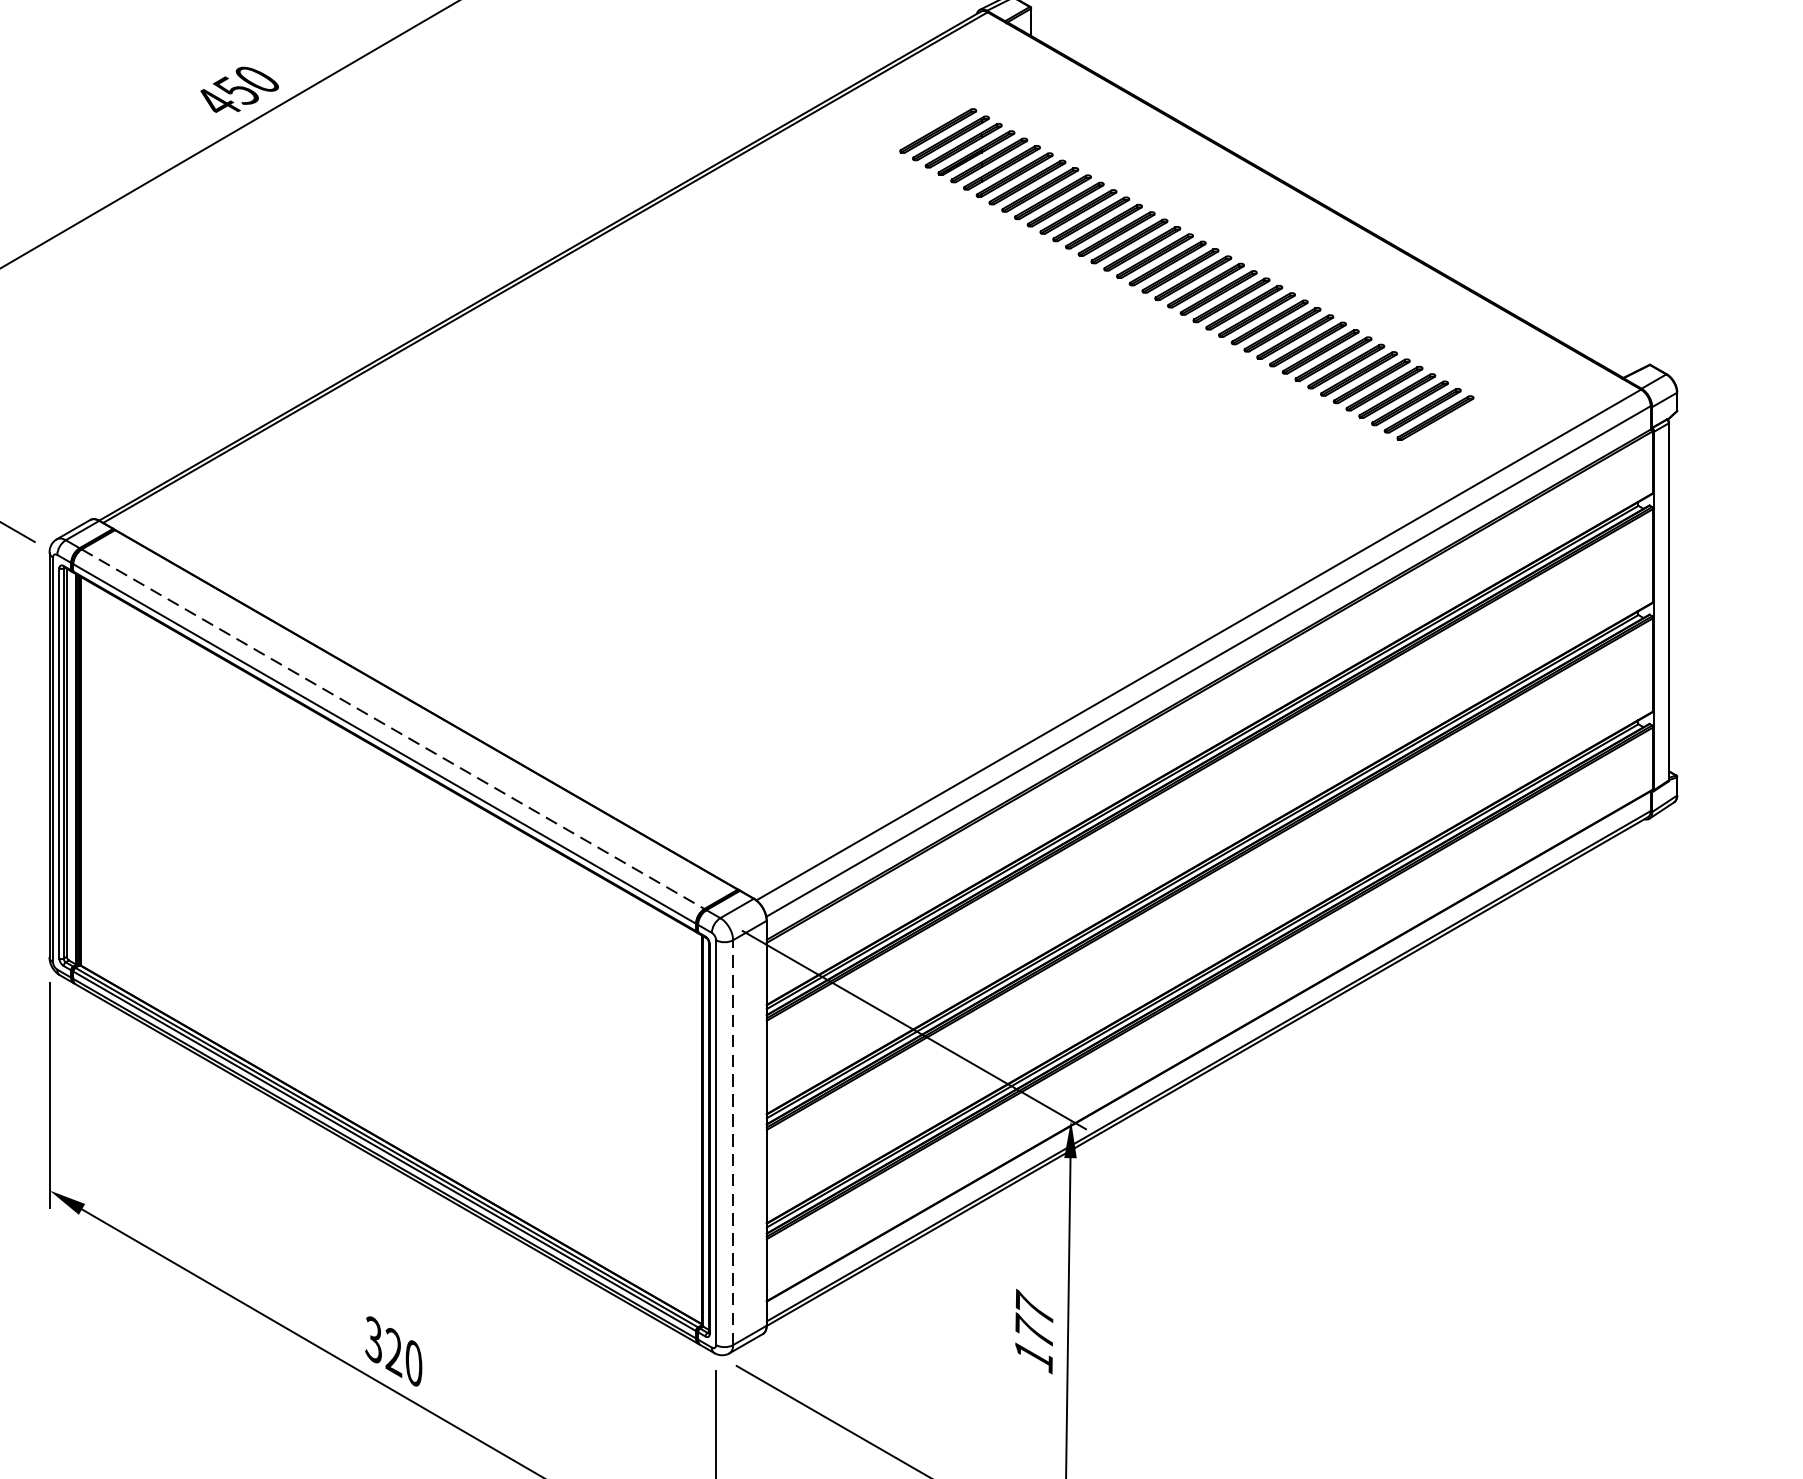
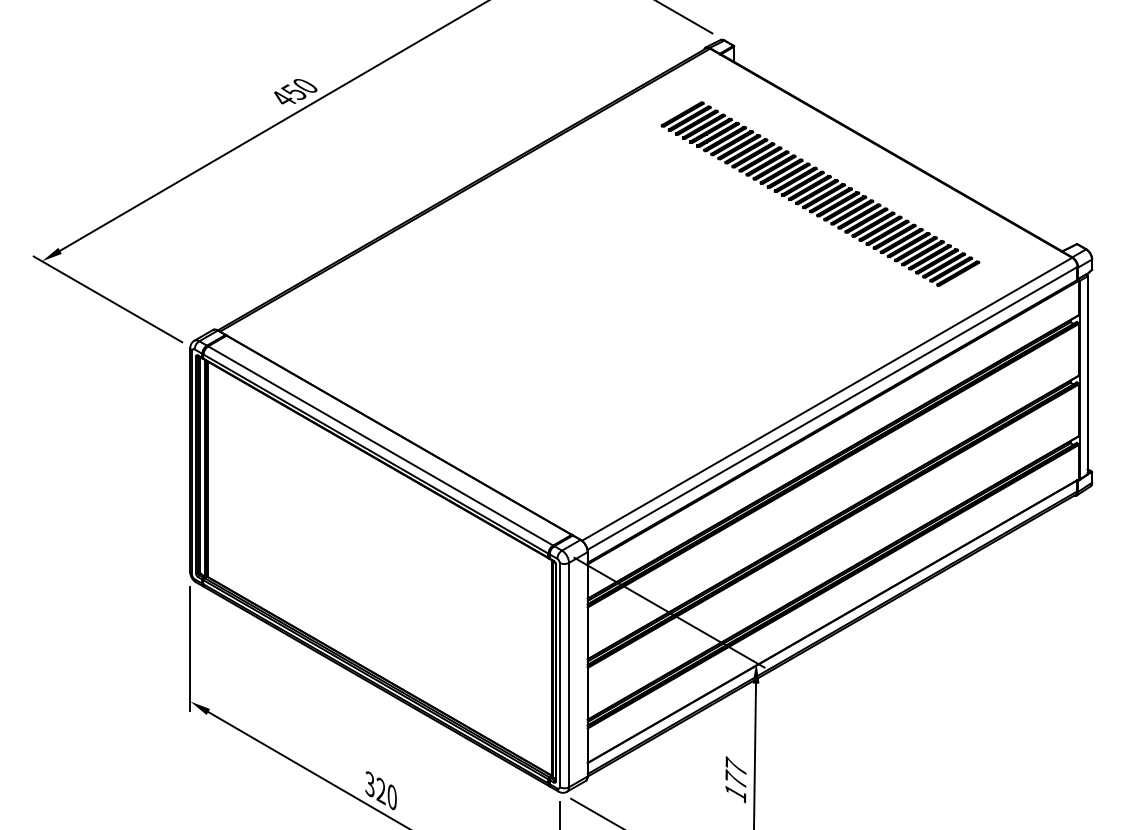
line: (394, 730) -> (381, 446), dashed -> solid
line: (733, 1141) -> (569, 674), dashed -> solid

